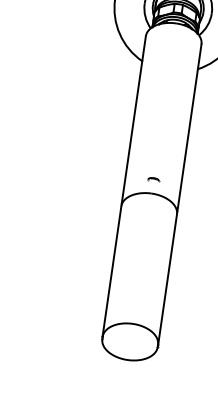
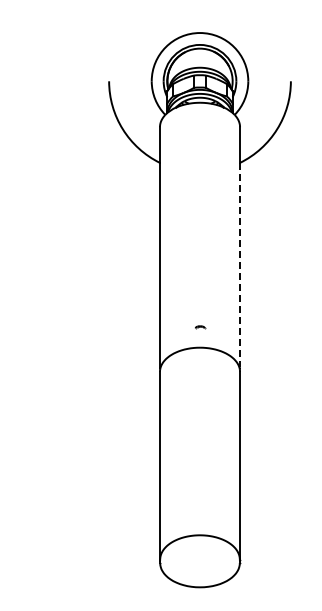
line: (187, 140) -> (240, 265), solid -> dashed
part: (153, 179) -> (200, 327), size x0.6

